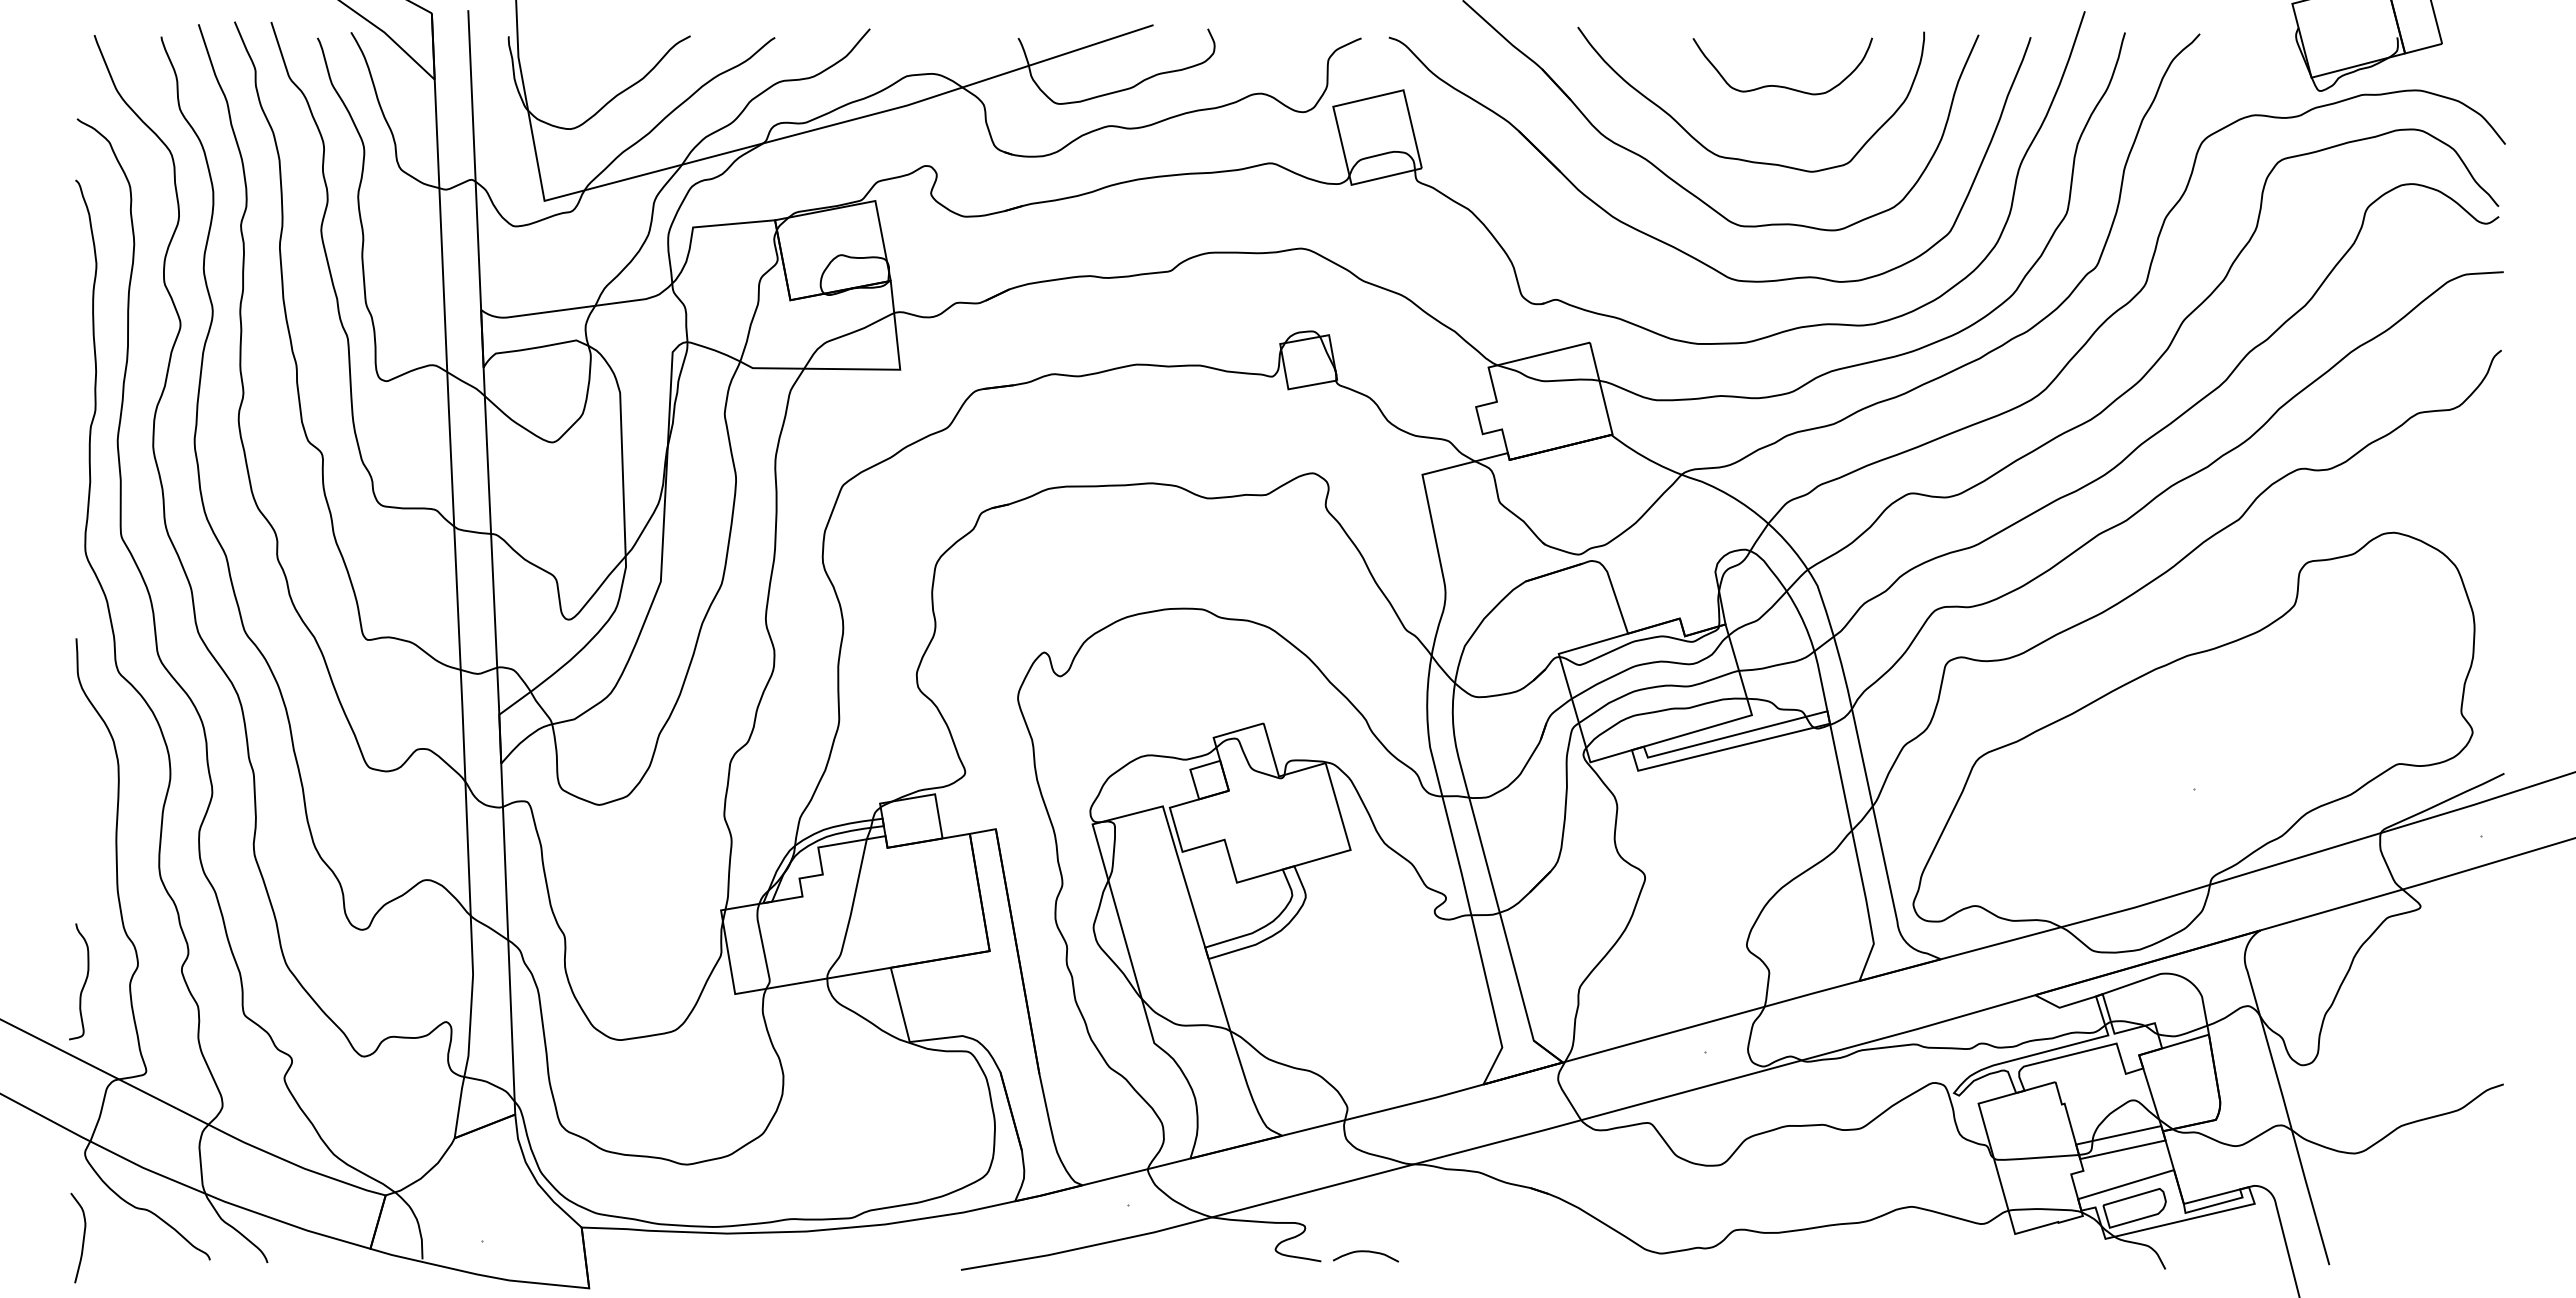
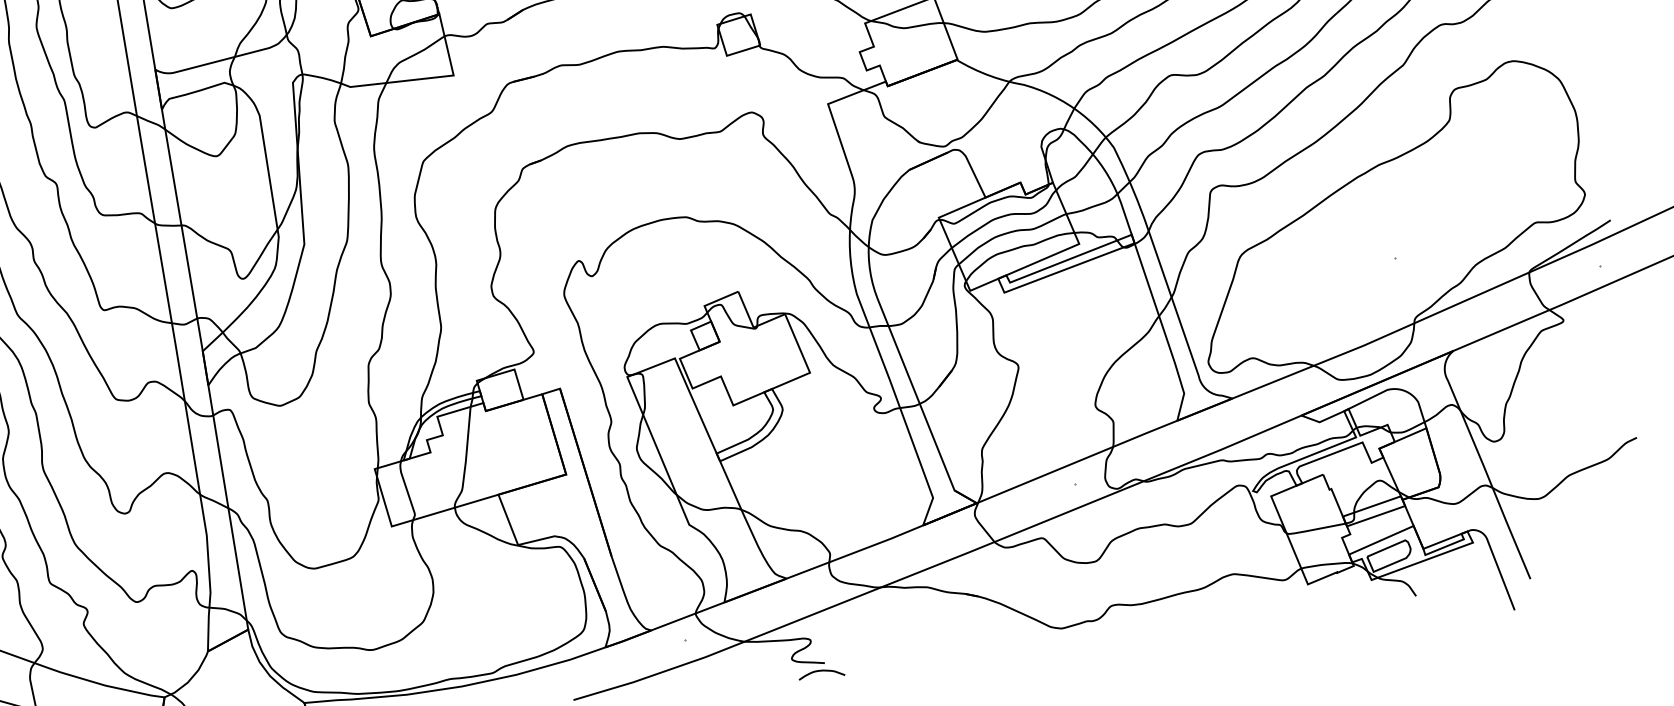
curve: (1366, 1252) -> (821, 671), moved

